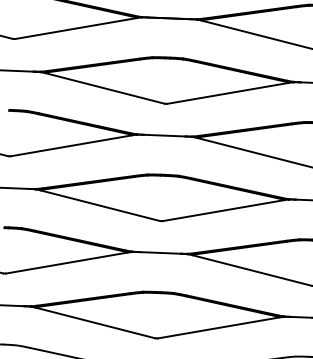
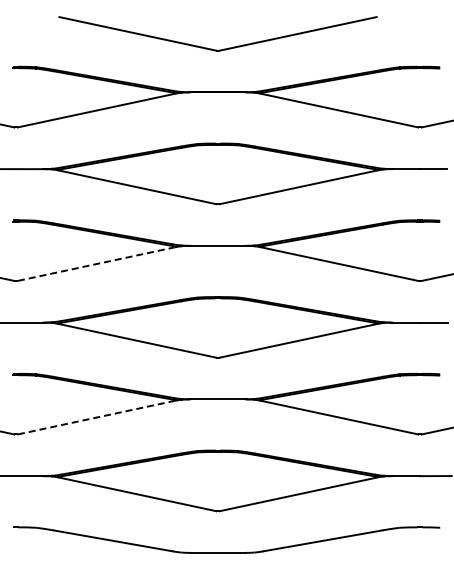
line: (71, 146) -> (96, 264), solid -> dashed
line: (66, 263) -> (96, 417), solid -> dashed

